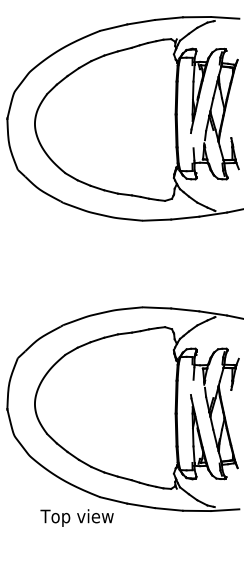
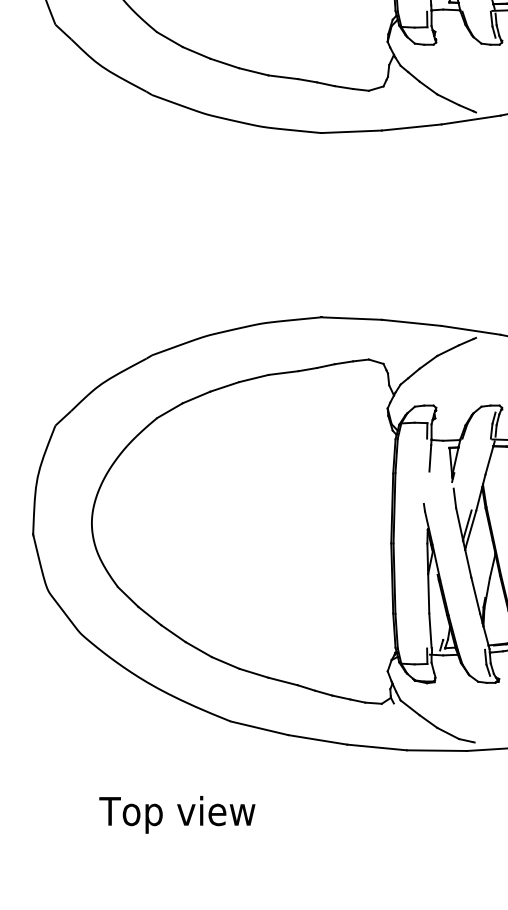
text: (76, 517) -> (176, 813), moved

